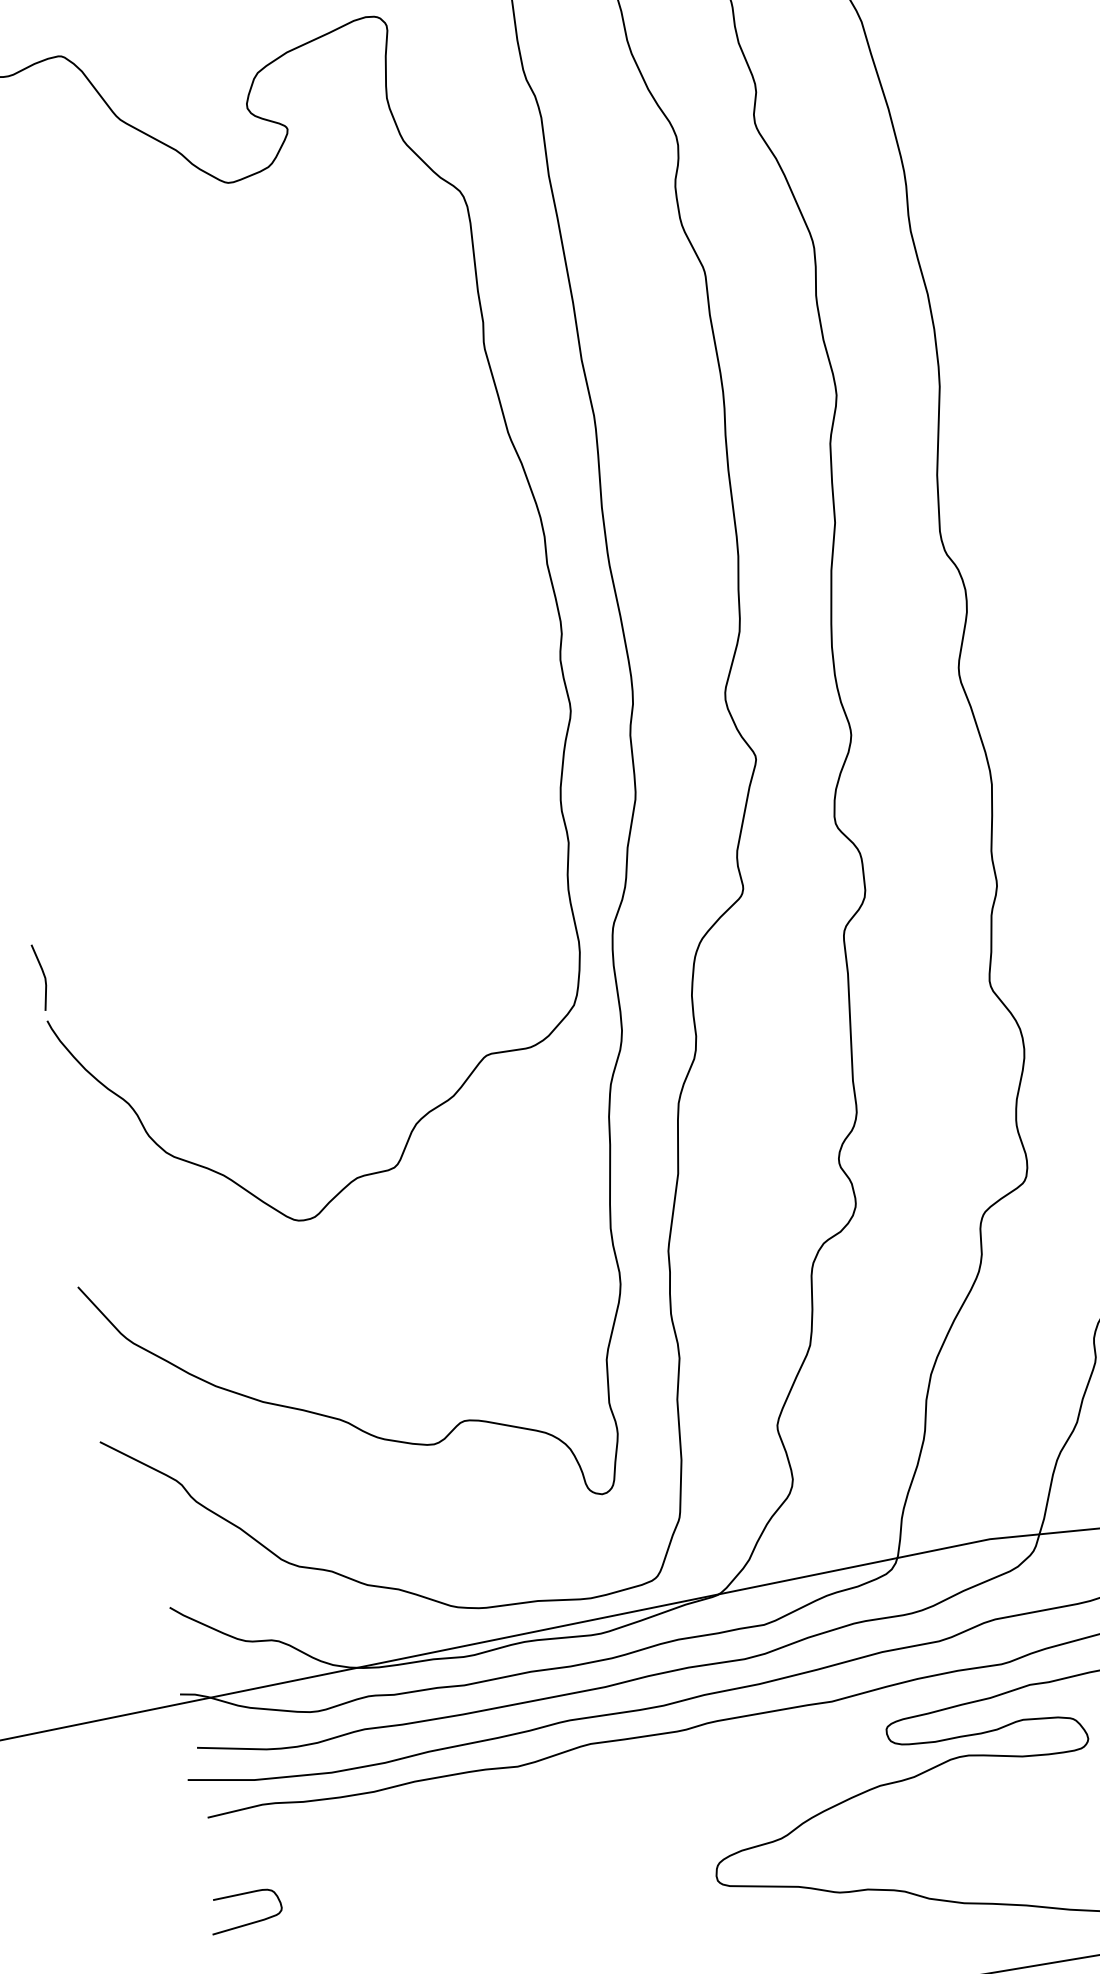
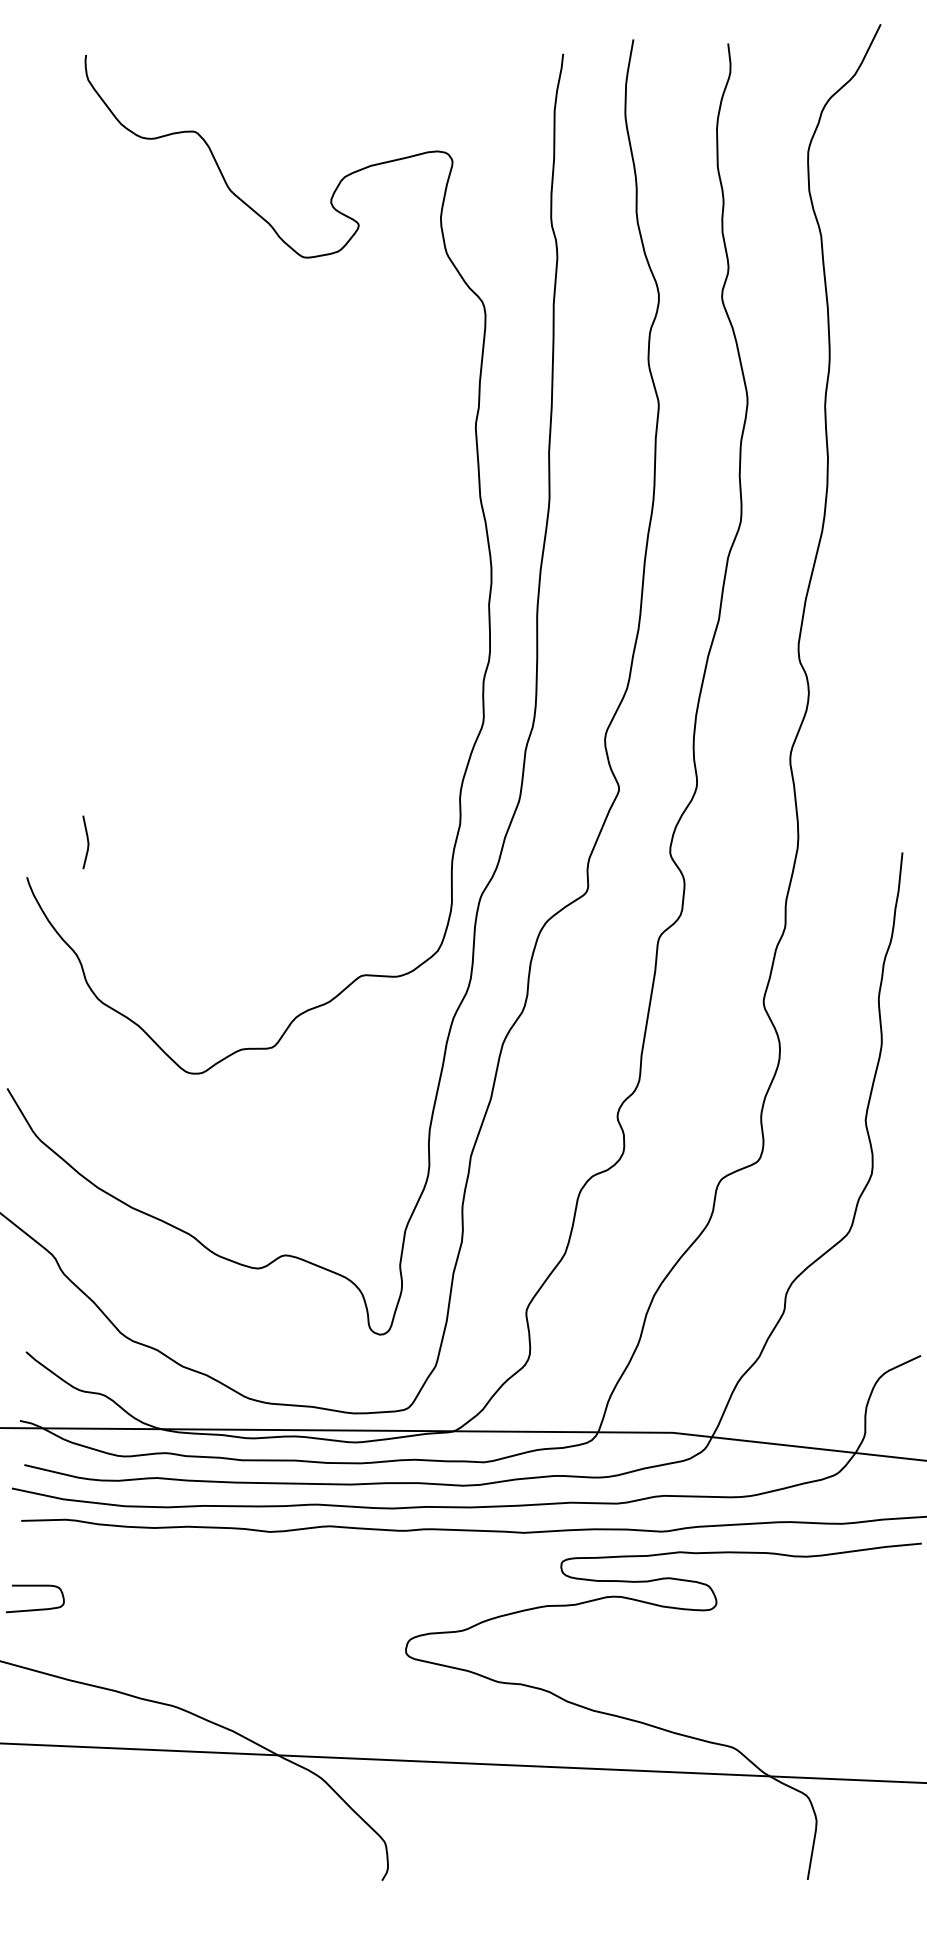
line: (43, 976) -> (87, 842), moved

